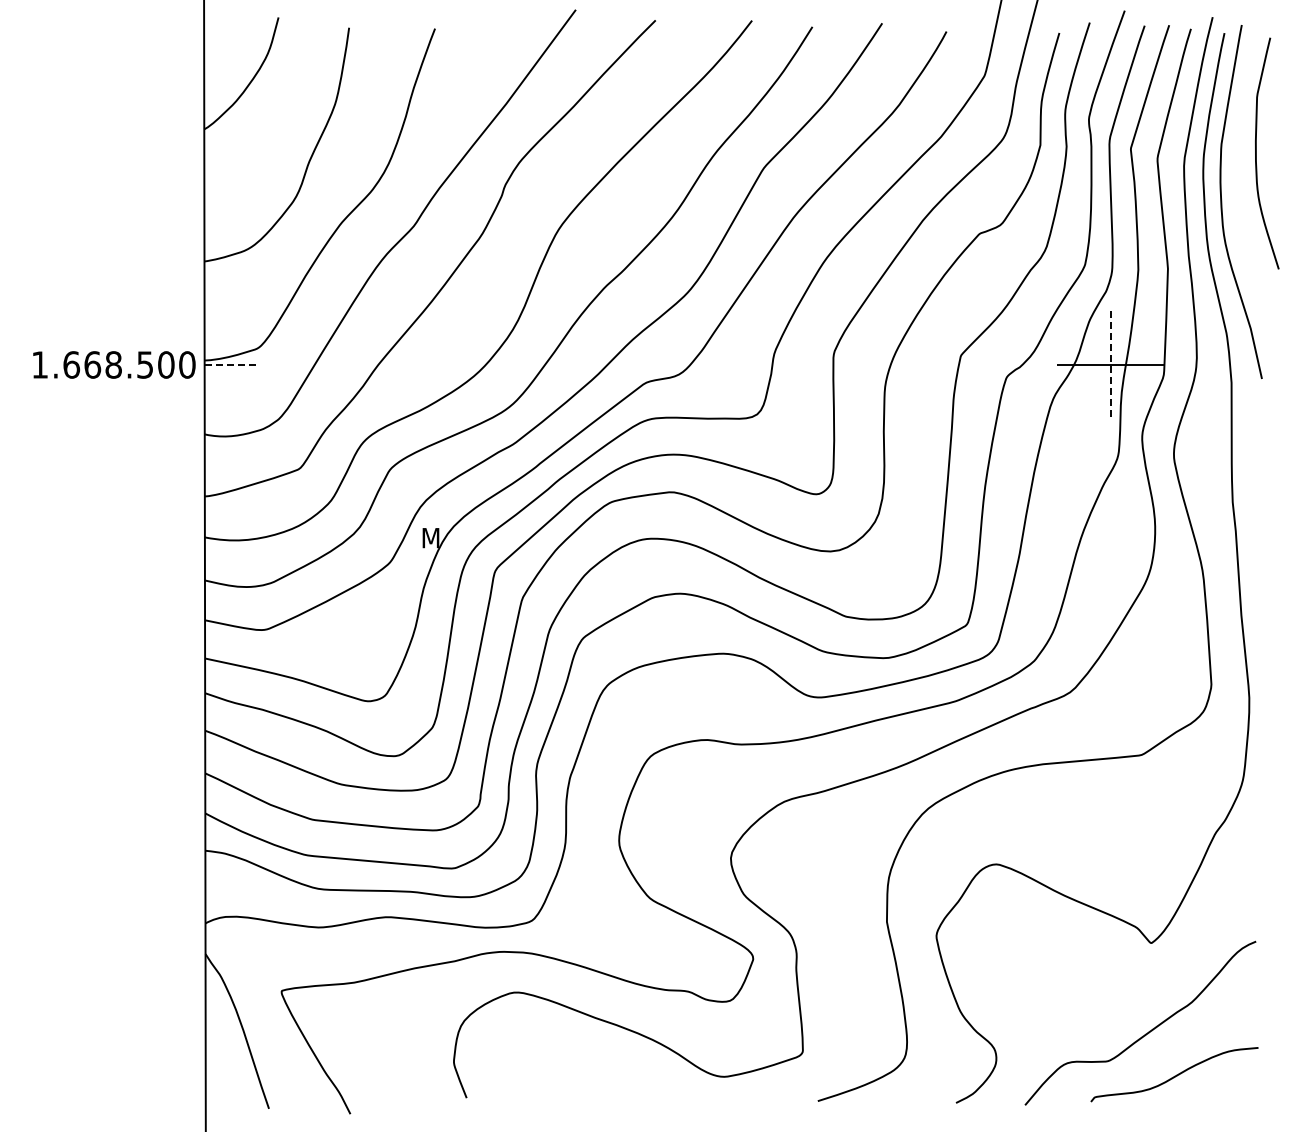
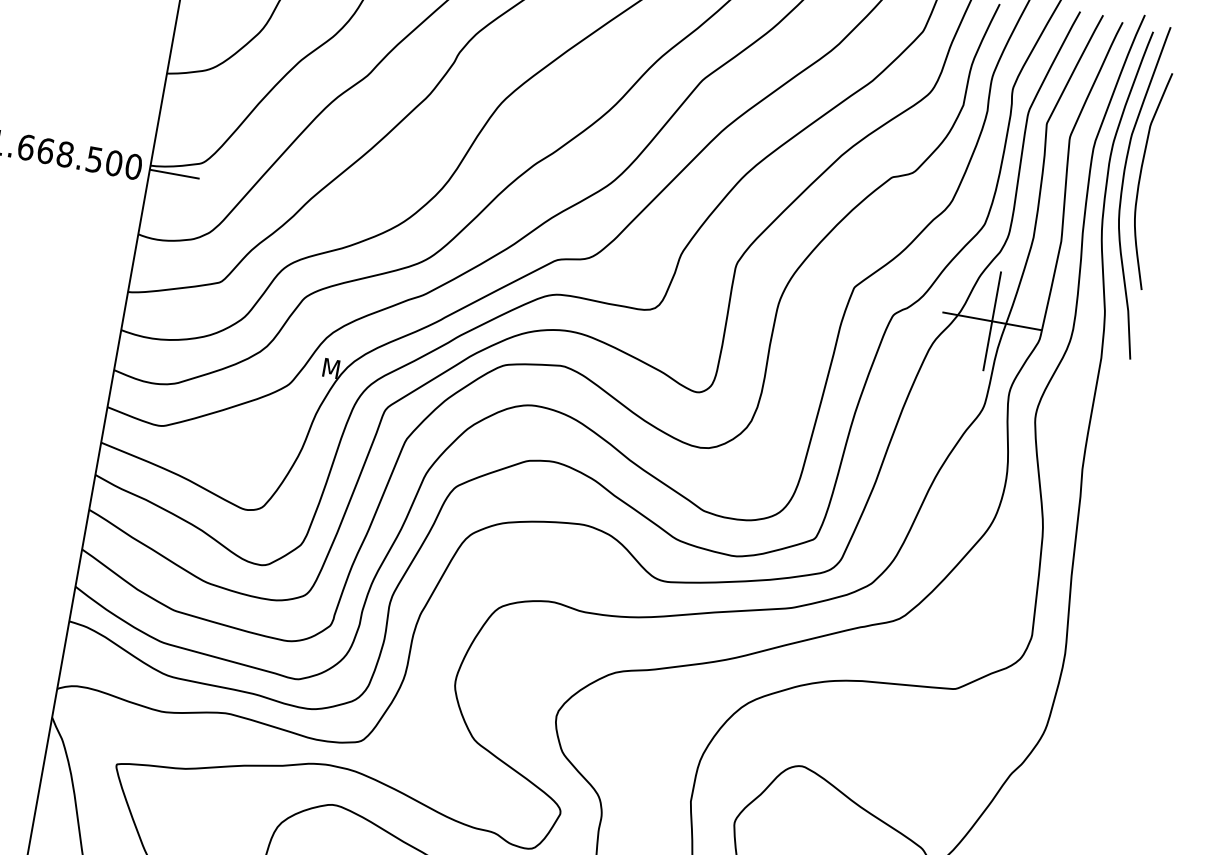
curve: (1256, 153) -> (1140, 178), moved
line: (231, 364) -> (174, 173), dashed -> solid
line: (1110, 364) -> (991, 320), dashed -> solid

